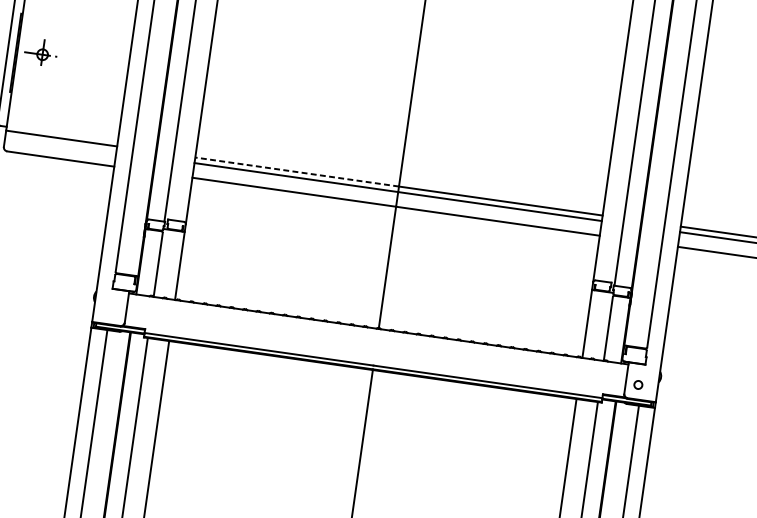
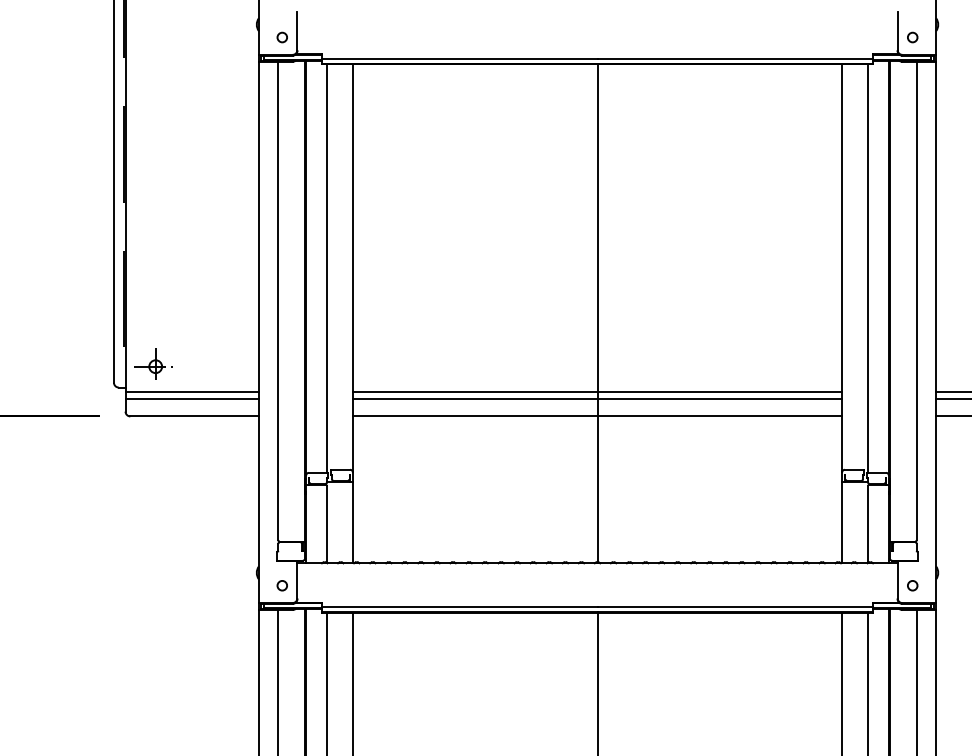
part: (41, 51) -> (153, 363), moved
line: (60, 143) -> (191, 398), added
line: (296, 172) -> (474, 392), dashed -> solid
circle: (113, 310) -> (281, 585), added

